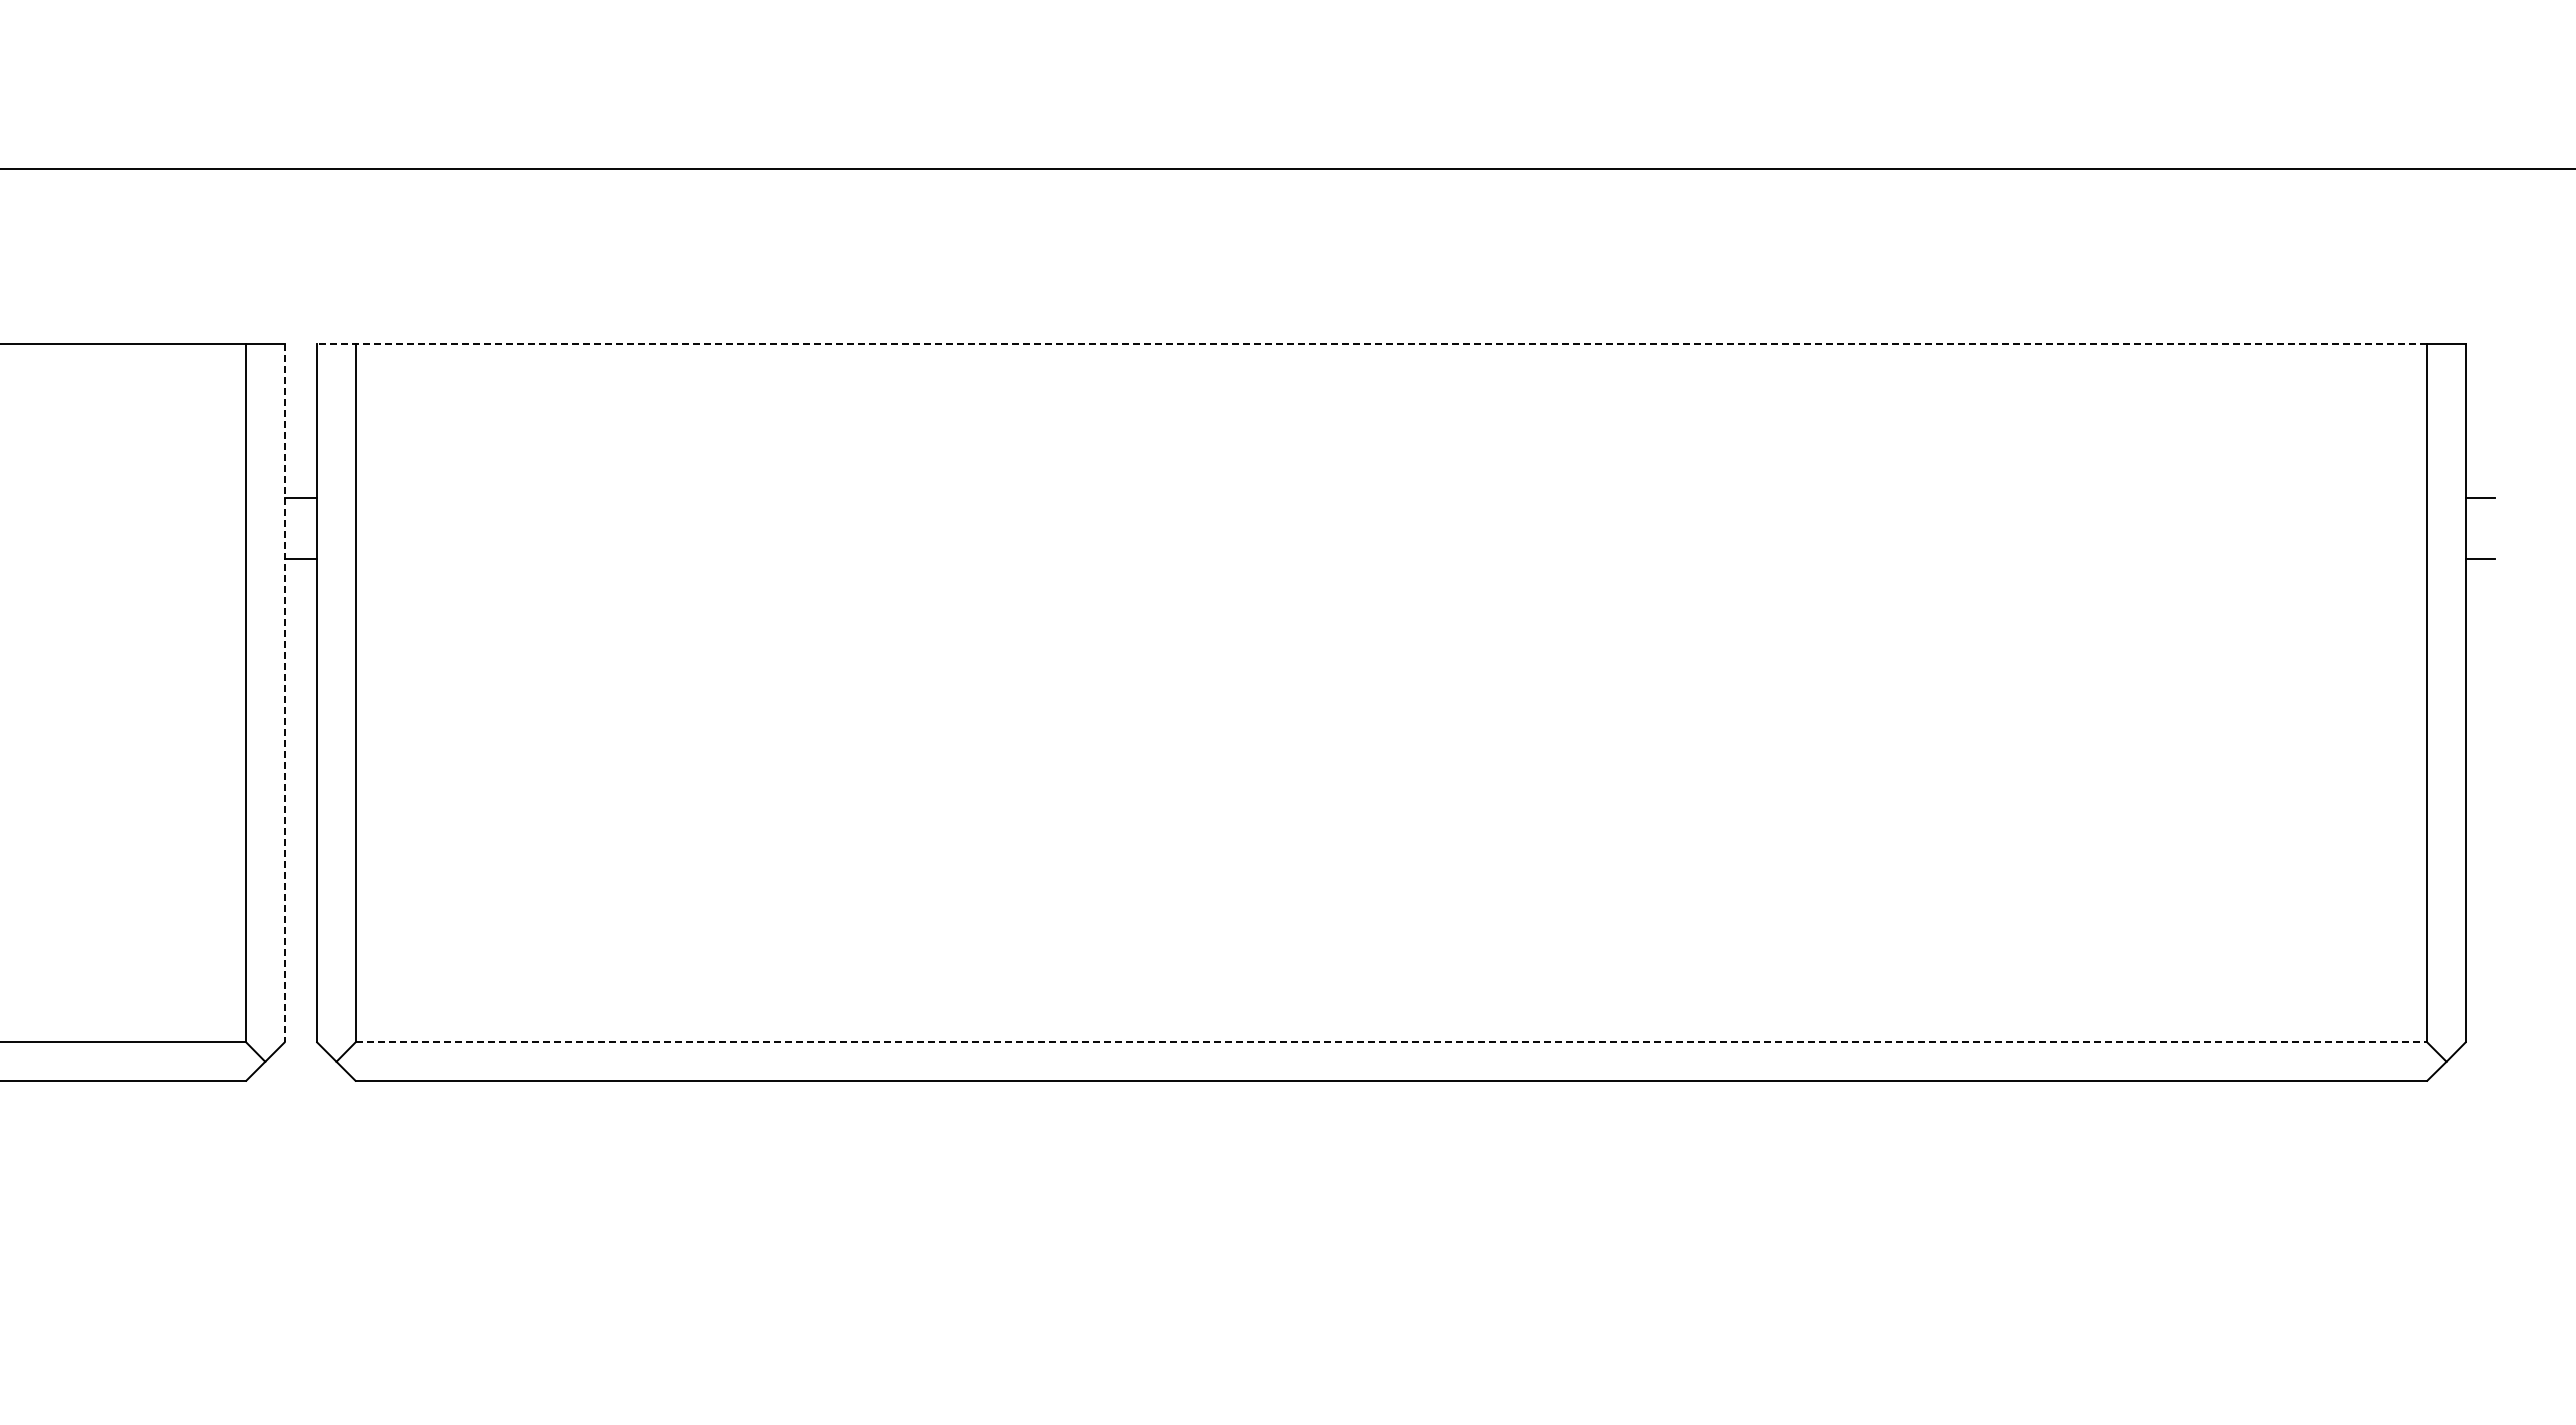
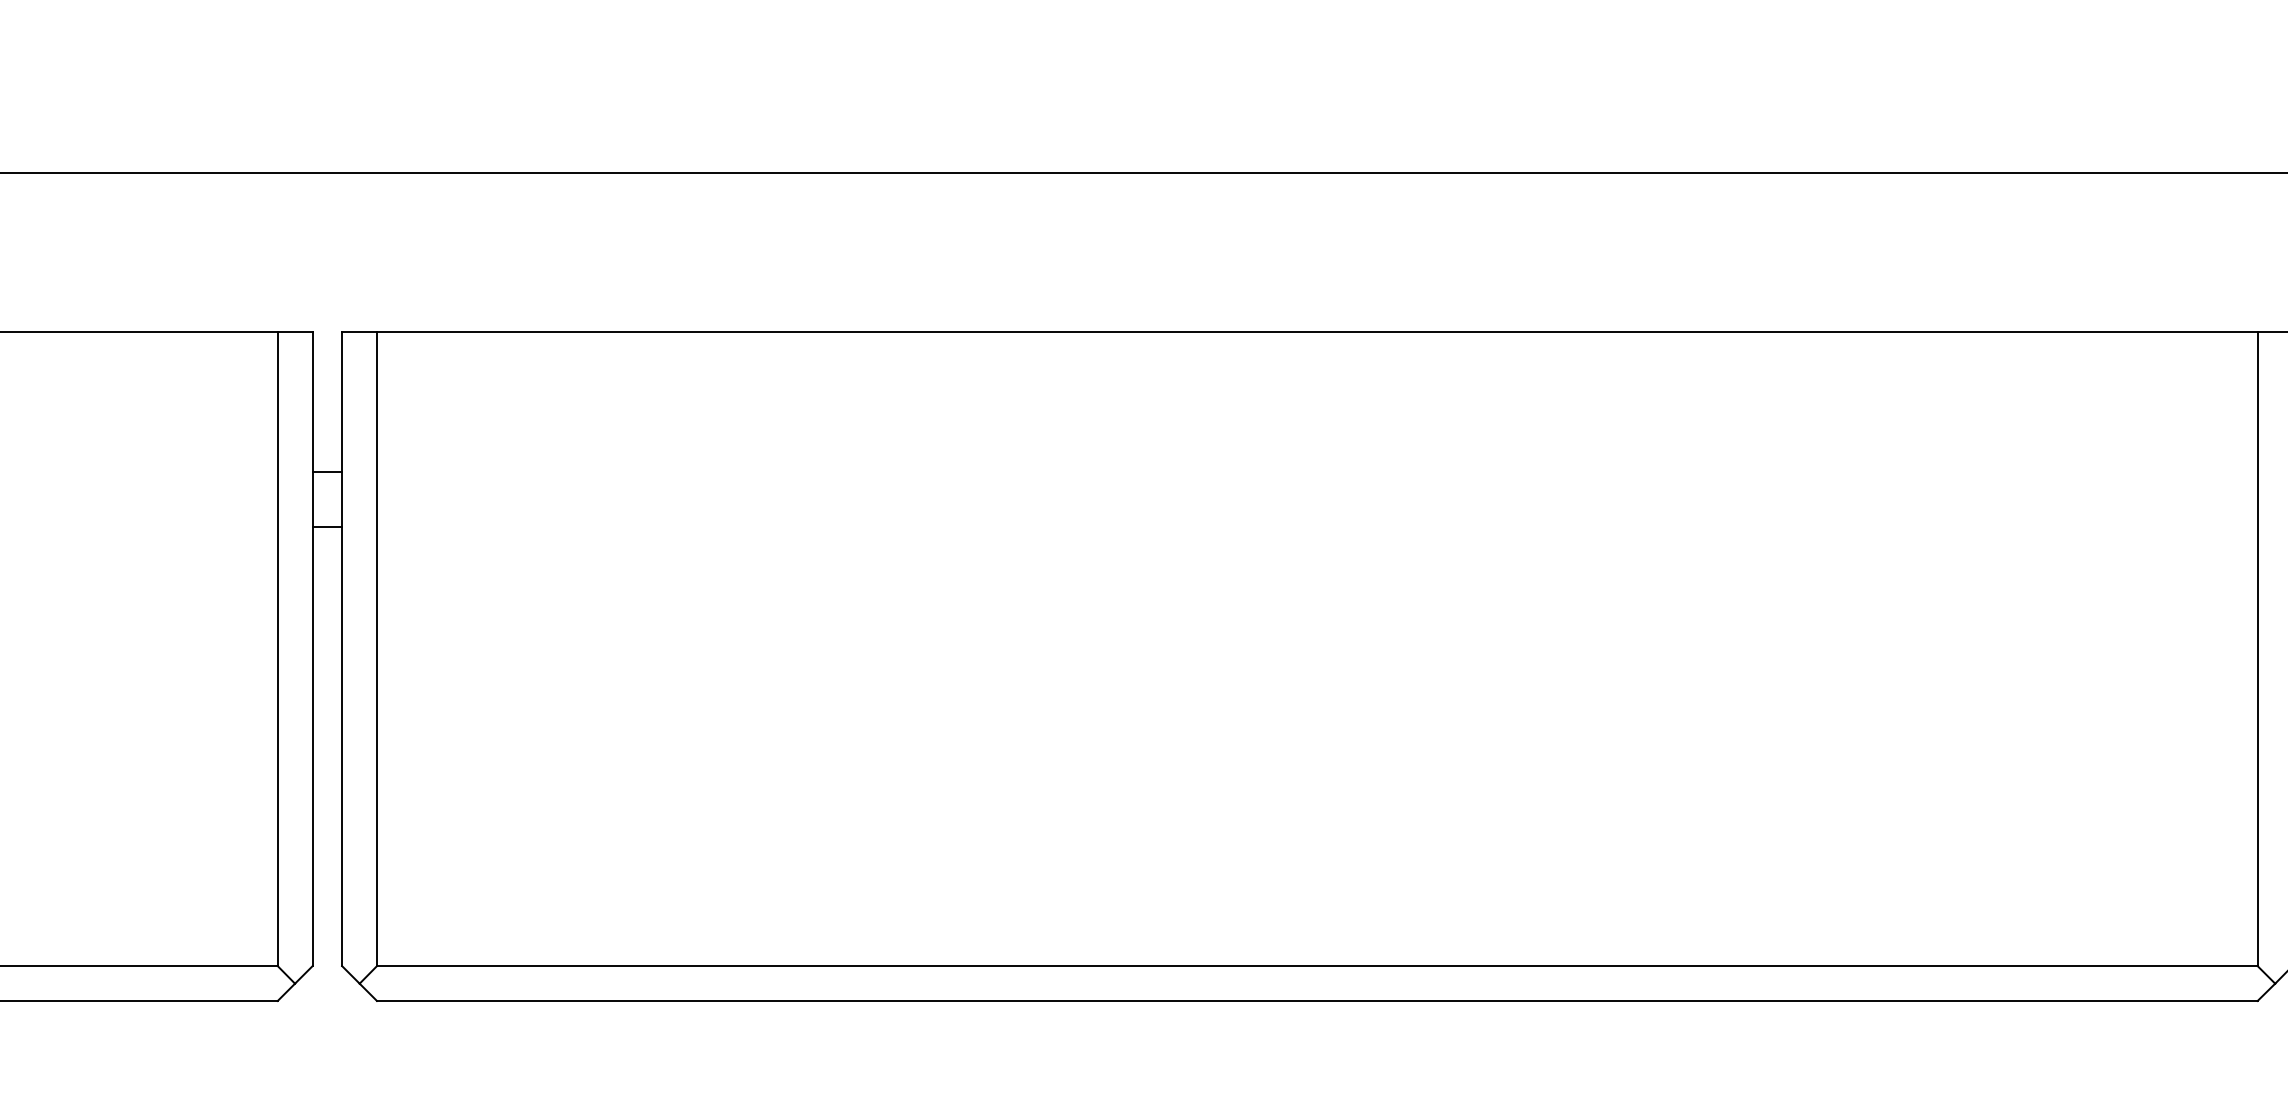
line: (1371, 344) -> (1299, 332), dashed -> solid
line: (284, 693) -> (312, 649), dashed -> solid
line: (1391, 1042) -> (1317, 966), dashed -> solid

